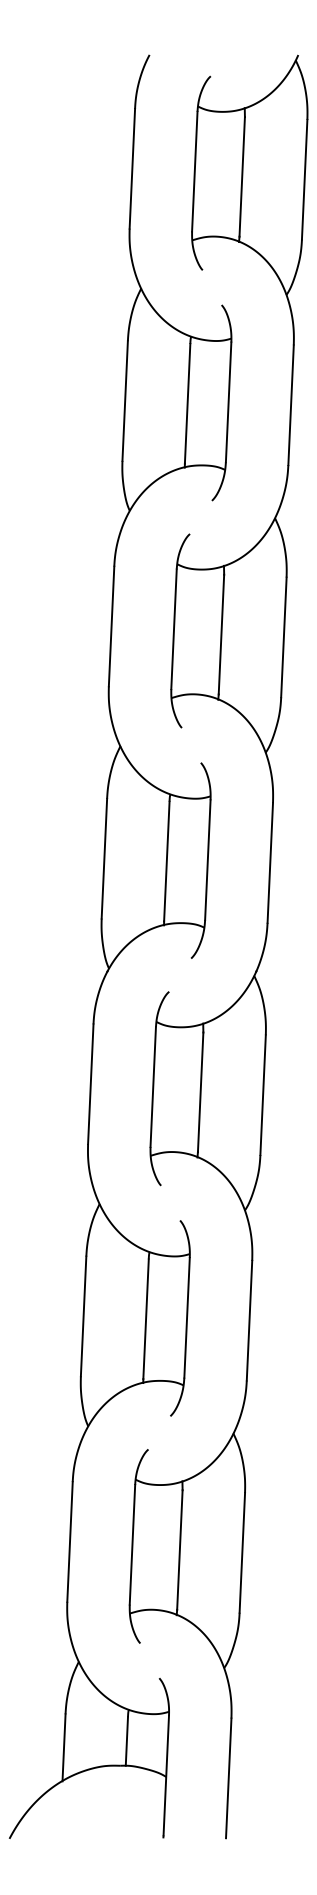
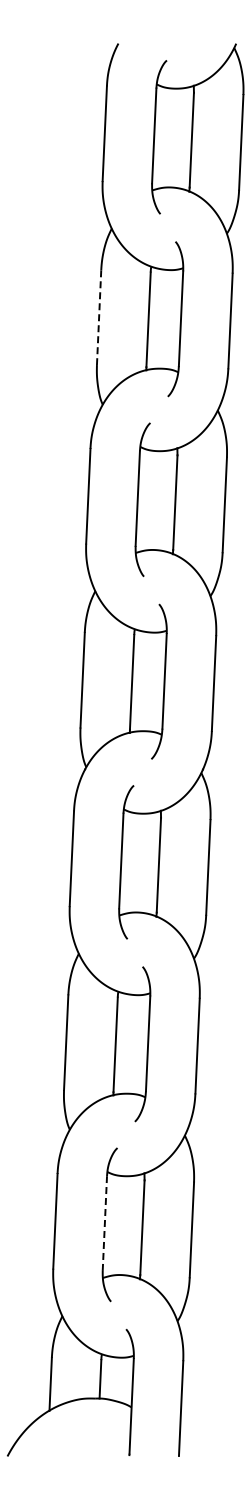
line: (125, 402) -> (99, 318), solid -> dashed
line: (131, 1544) -> (104, 1223), solid -> dashed

